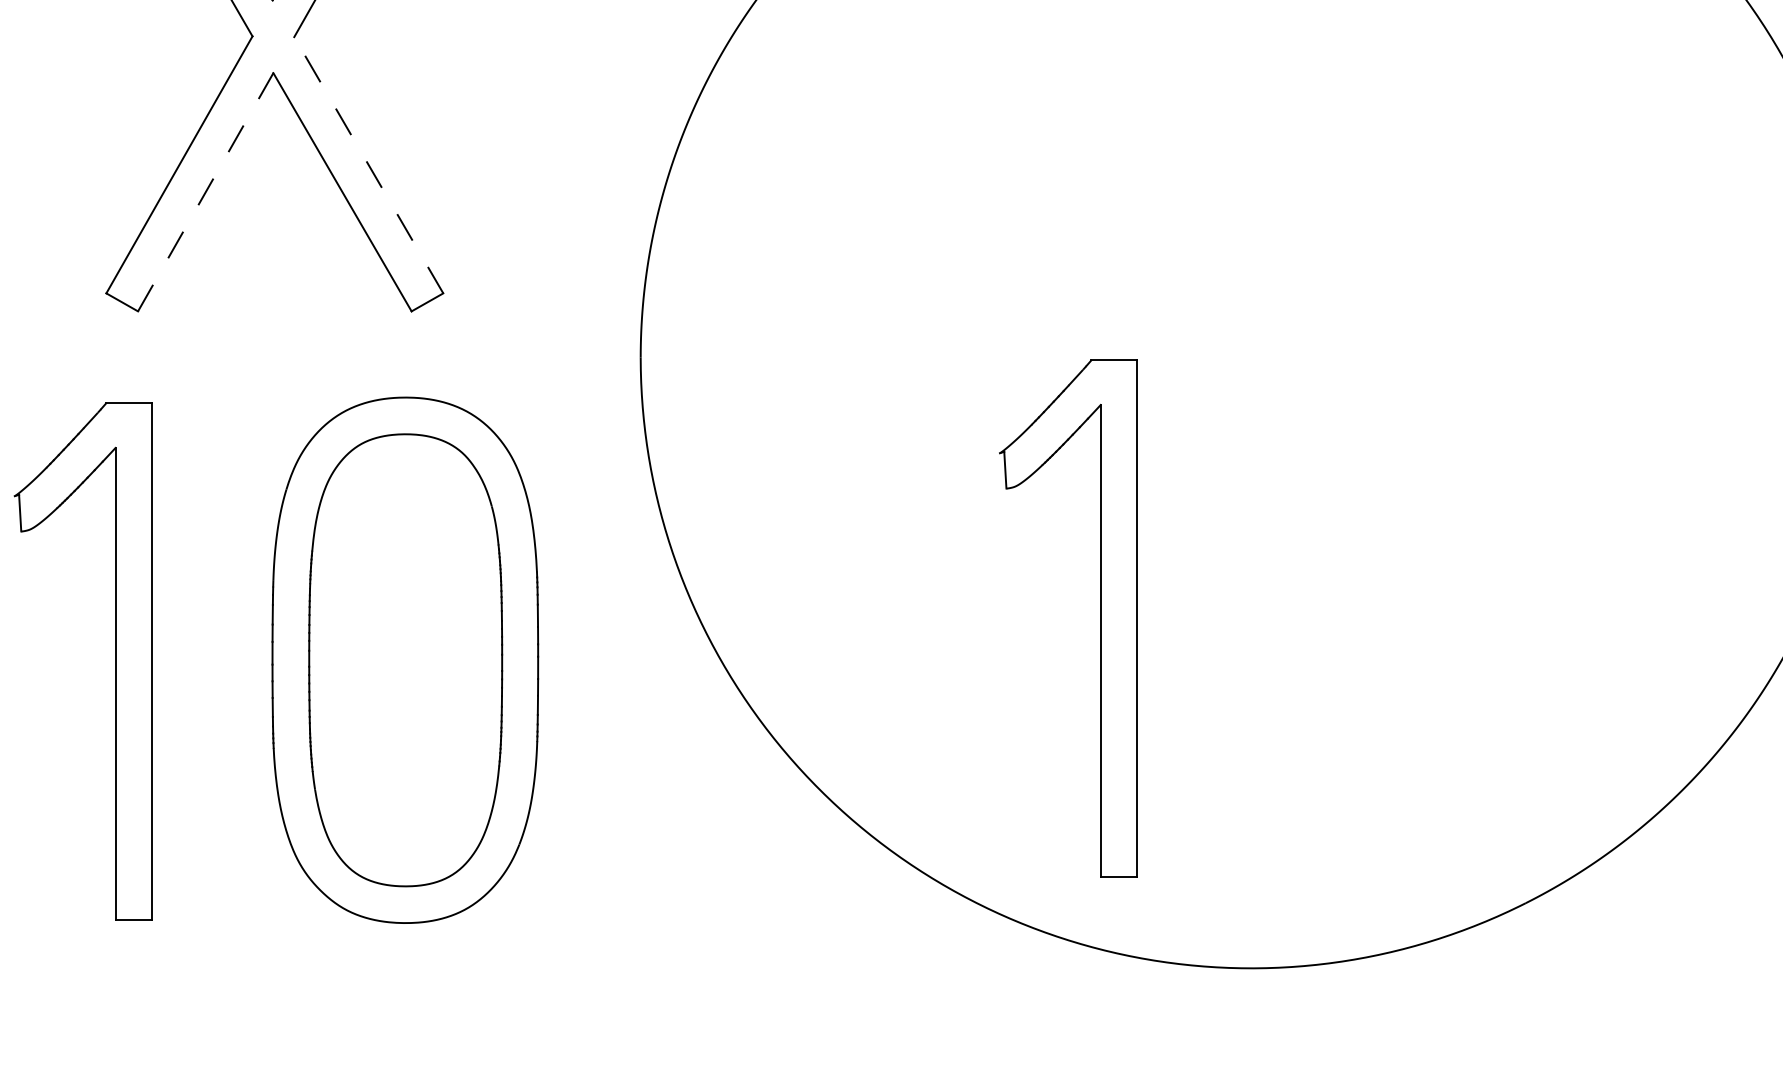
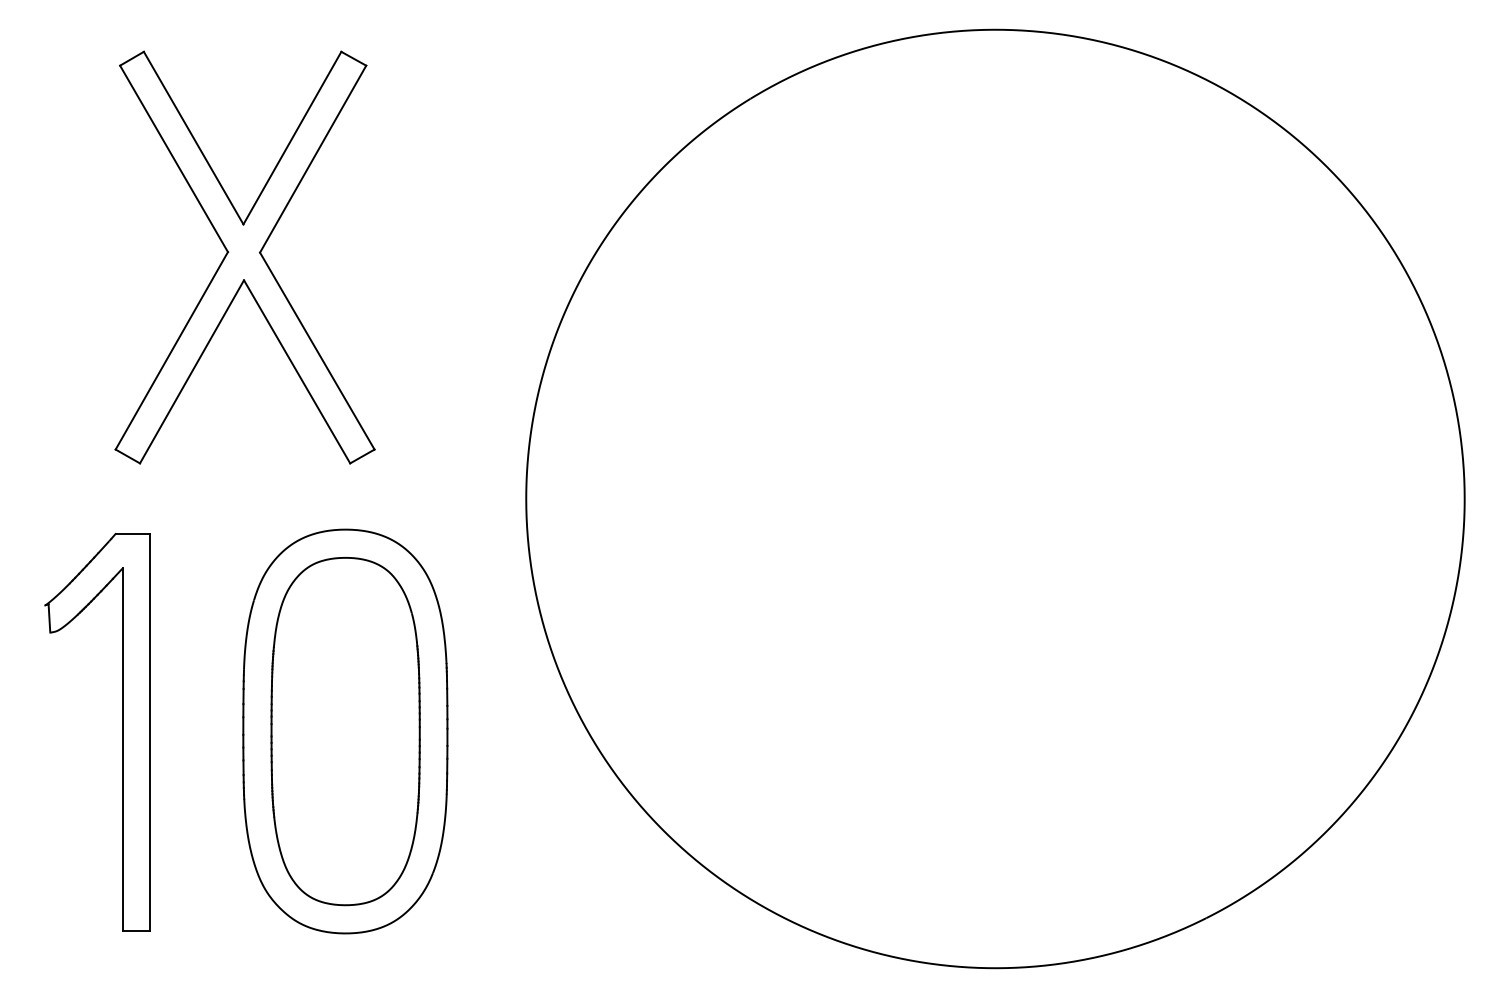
line: (369, 165) -> (317, 351), dashed -> solid
line: (206, 191) -> (192, 371), dashed -> solid
part: (1100, 618) -> (879, 699), removed

